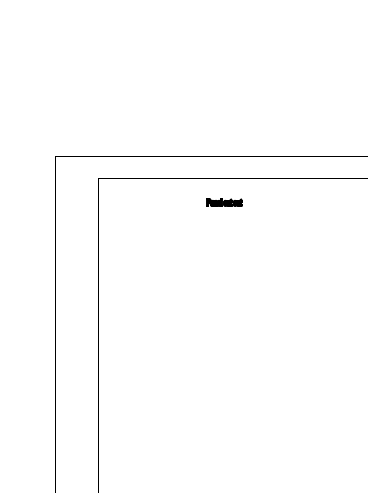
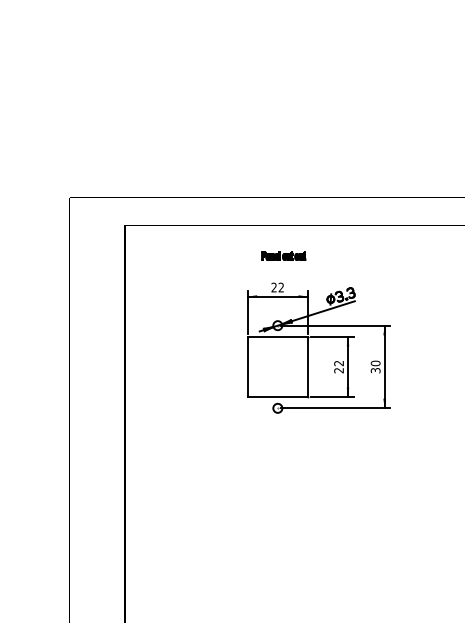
part: (252, 275) -> (319, 348), added

